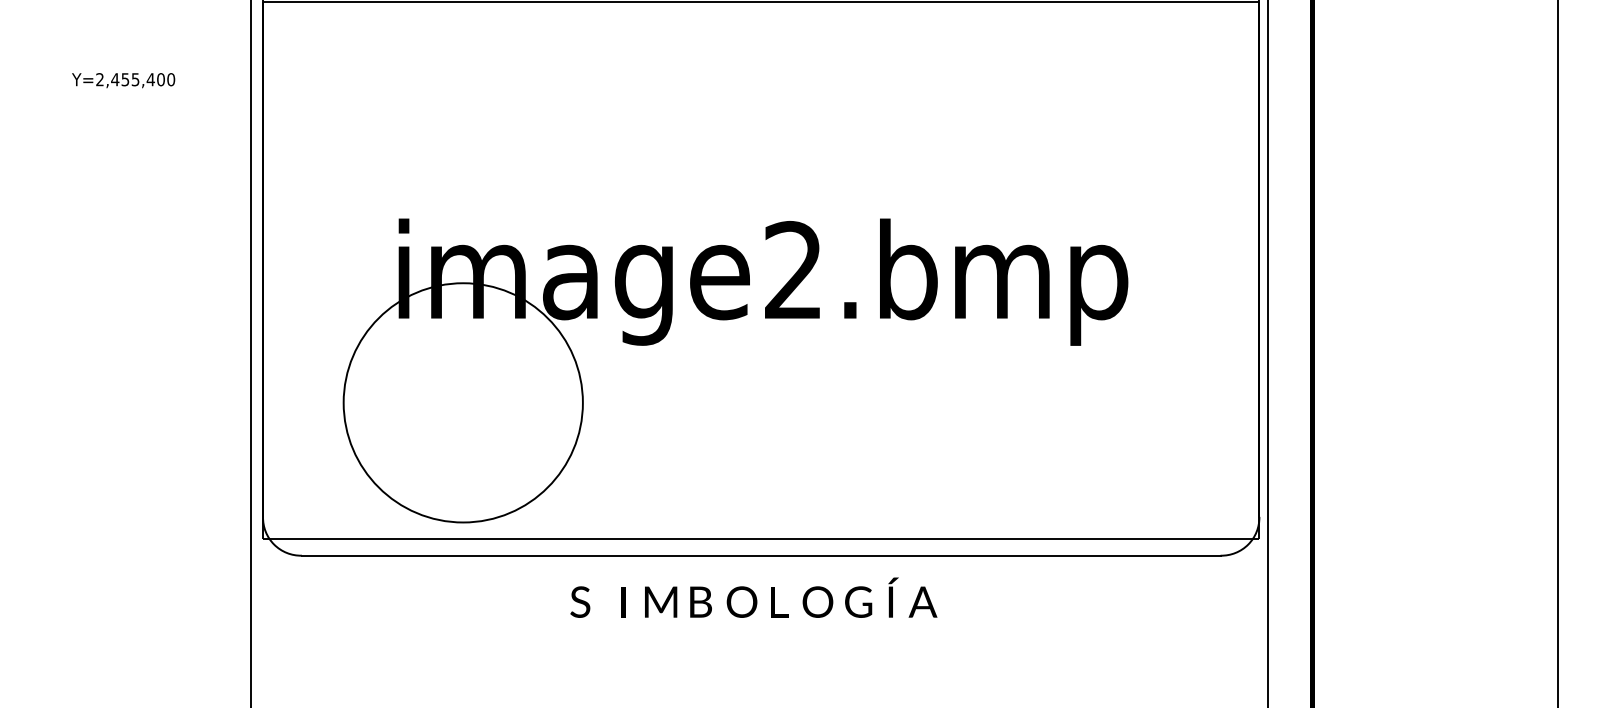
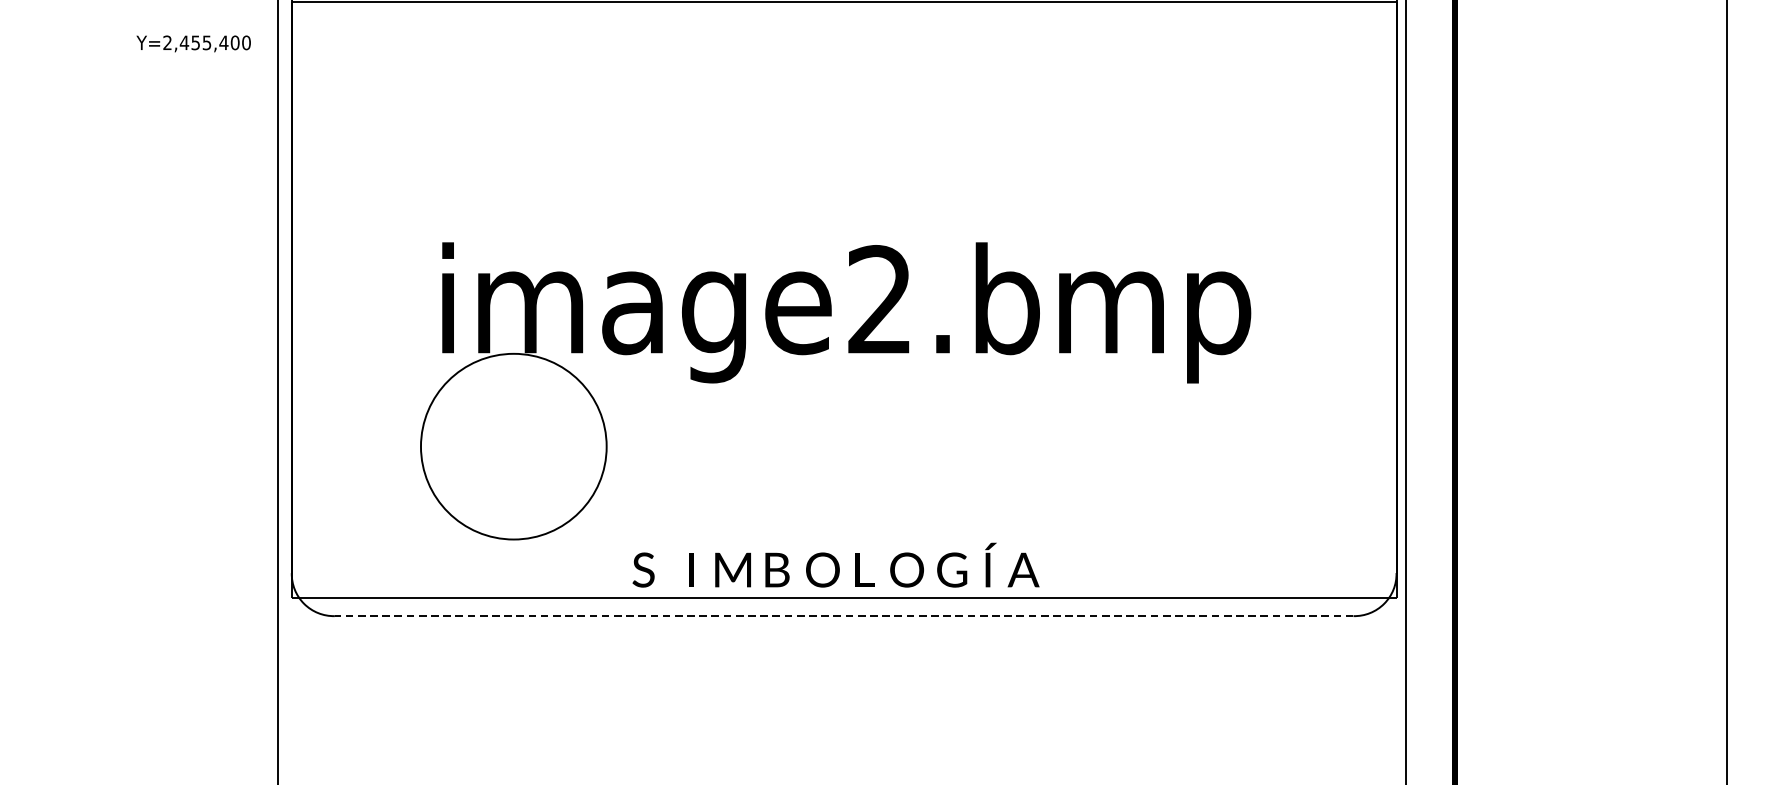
text: (123, 80) -> (193, 43), moved
circle: (462, 402) -> (512, 446), size x0.7
line: (760, 555) -> (843, 615), solid -> dashed
text: (753, 597) -> (835, 564), moved

